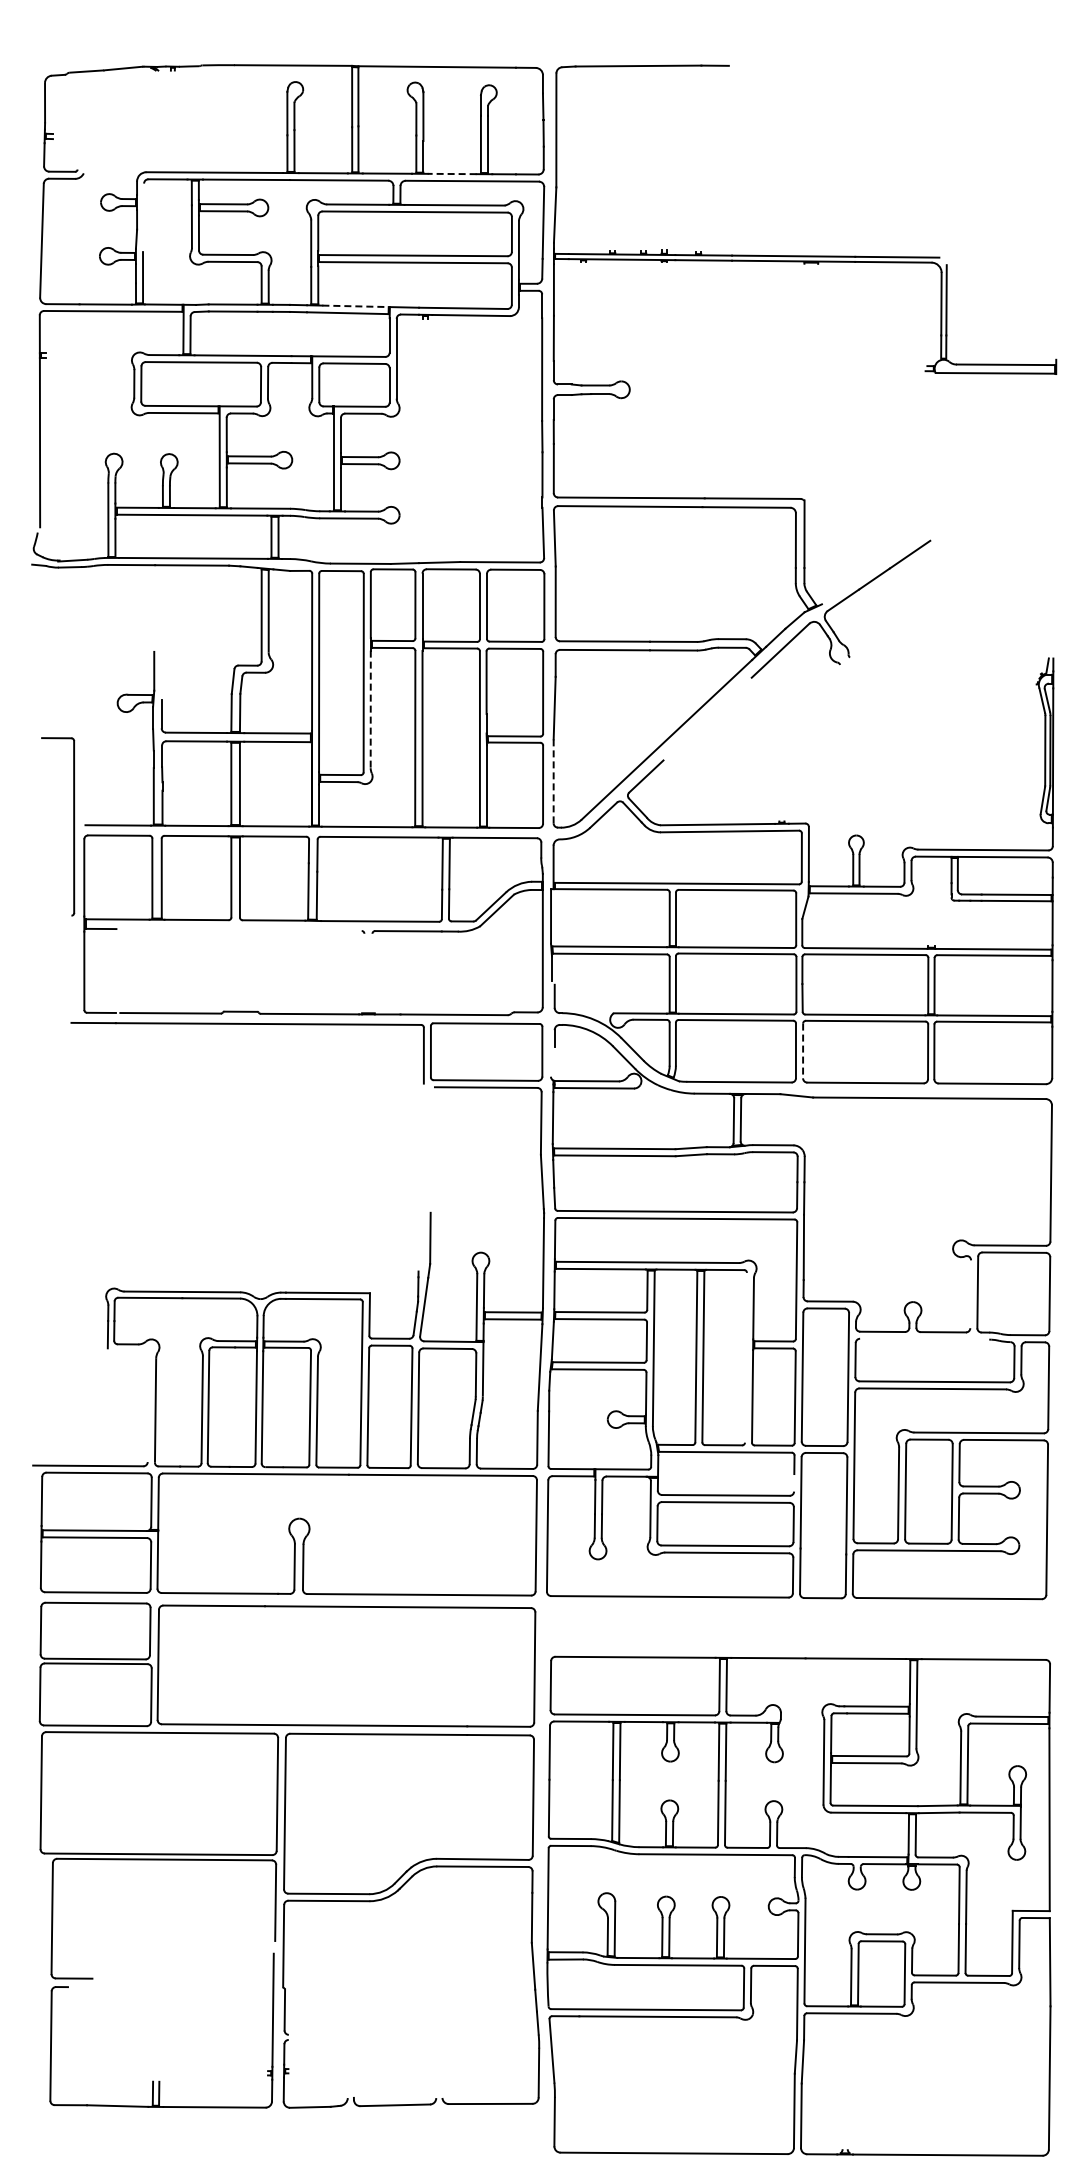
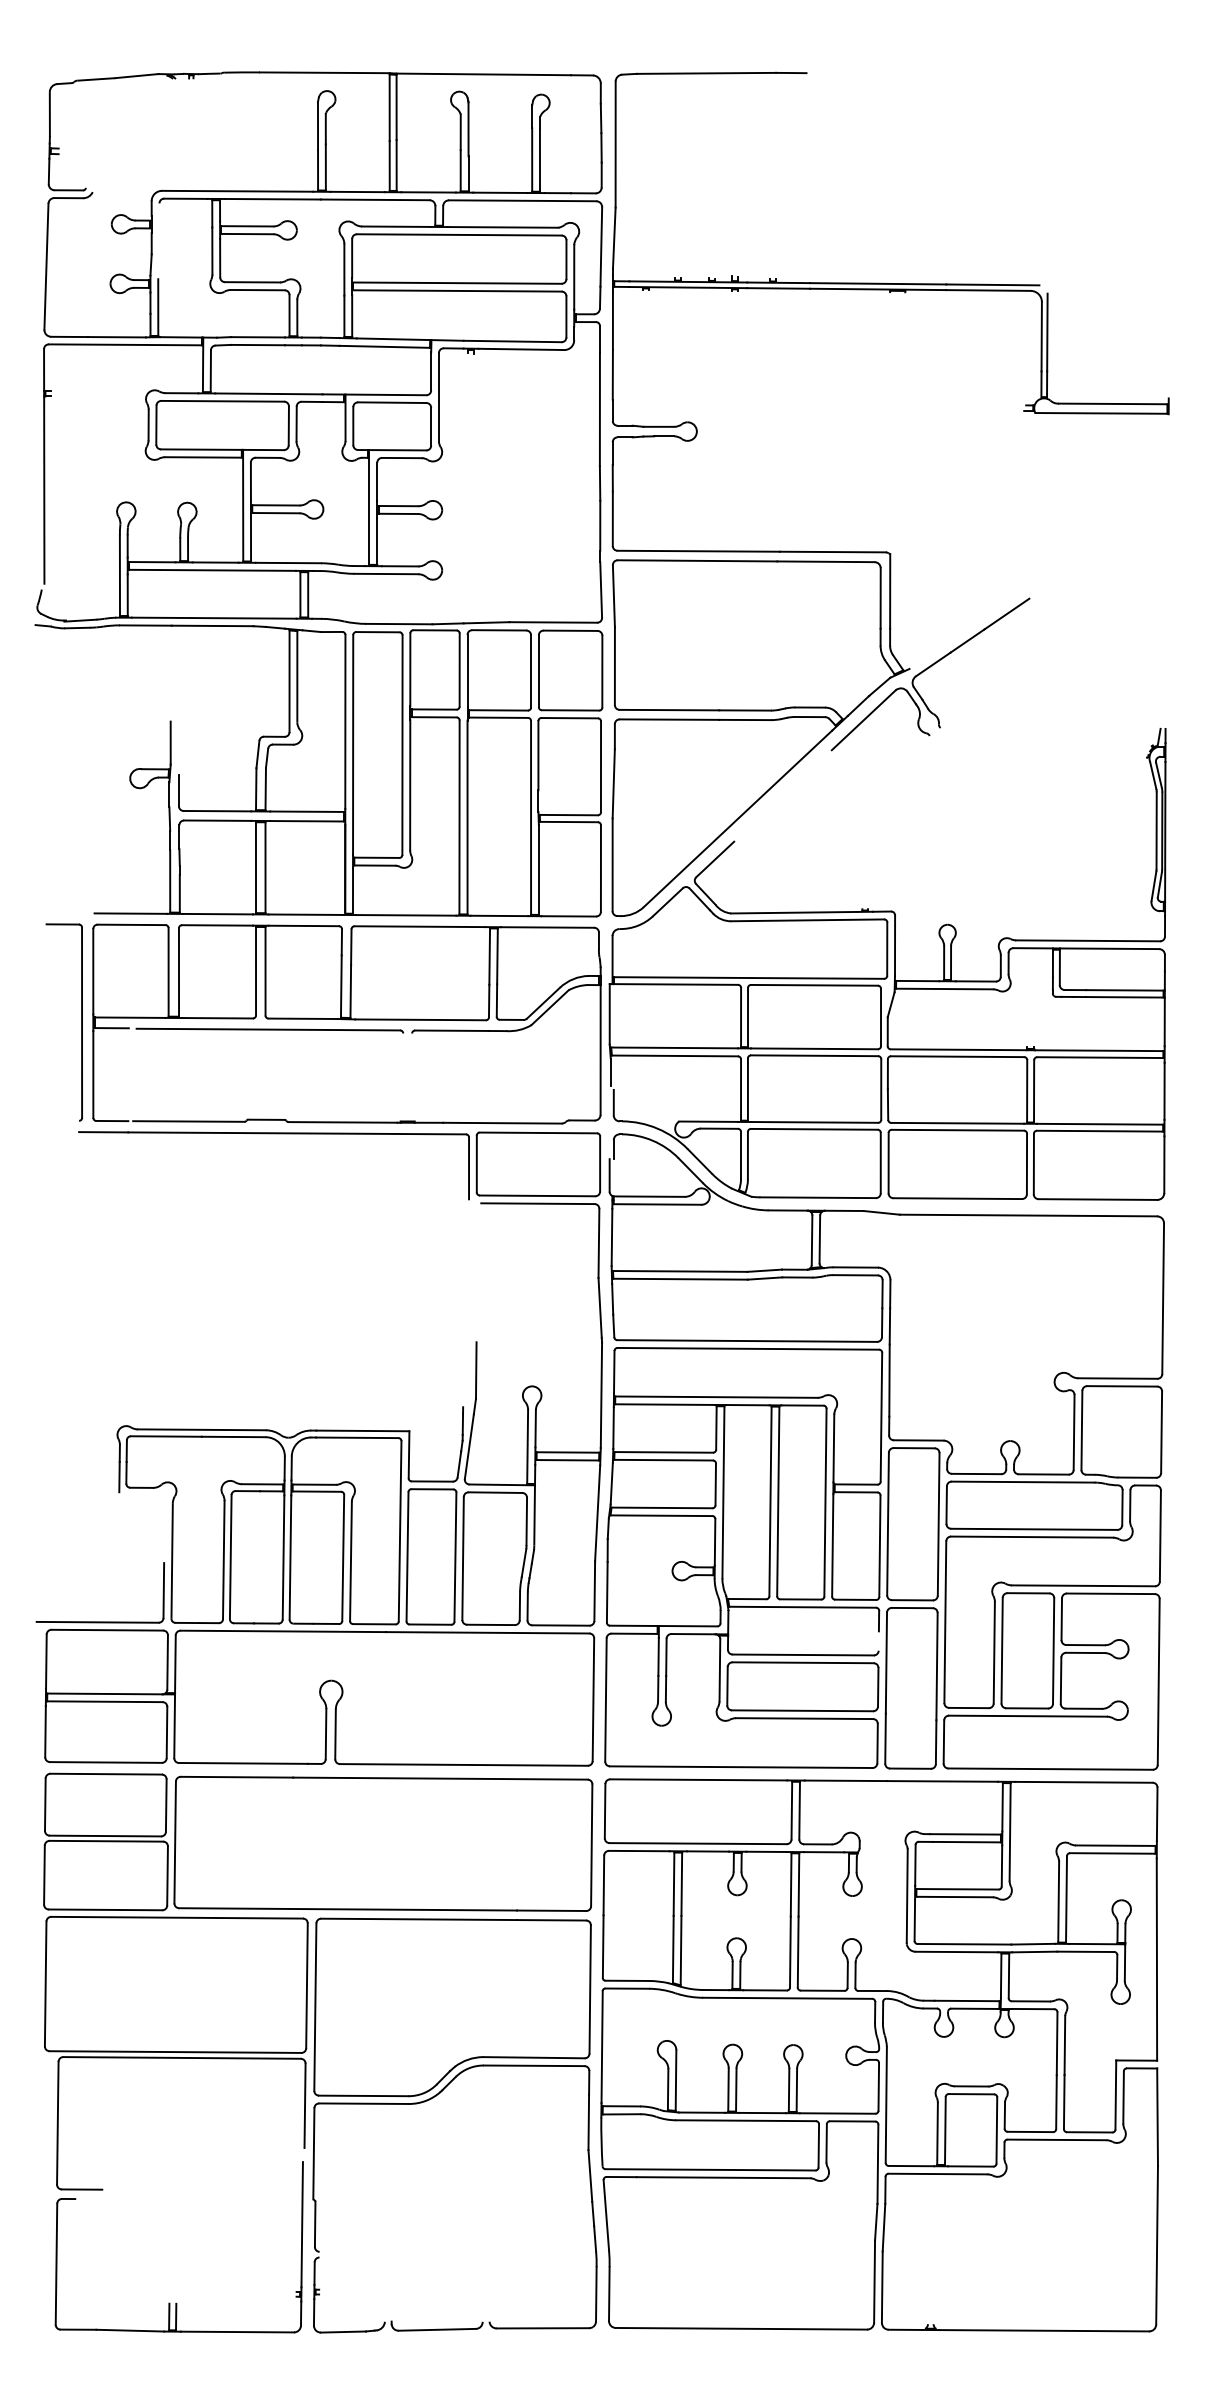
line: (451, 174) -> (499, 193), dashed -> solid
line: (356, 306) -> (394, 339), dashed -> solid
line: (370, 709) -> (409, 785), dashed -> solid
line: (553, 781) -> (612, 865), dashed -> solid
part: (73, 826) -> (81, 1022), moved
line: (242, 930) -> (268, 1029), added
line: (803, 1051) -> (889, 1163), dashed -> solid
line: (550, 1061) -> (609, 1174), added
line: (970, 1294) -> (1073, 1432), added
line: (924, 1338) -> (1022, 1481), added
line: (745, 1357) -> (824, 1502), added
line: (147, 1437) -> (163, 1590), added
part: (798, 1905) -> (879, 2054), moved

